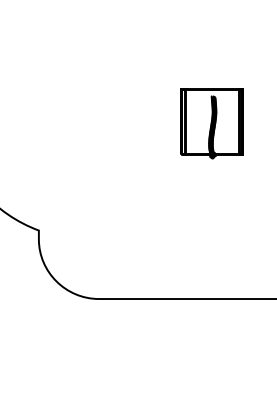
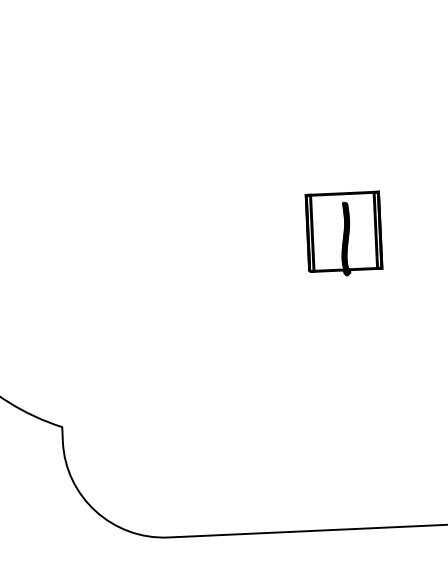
part: (211, 123) -> (343, 234), size x0.7

